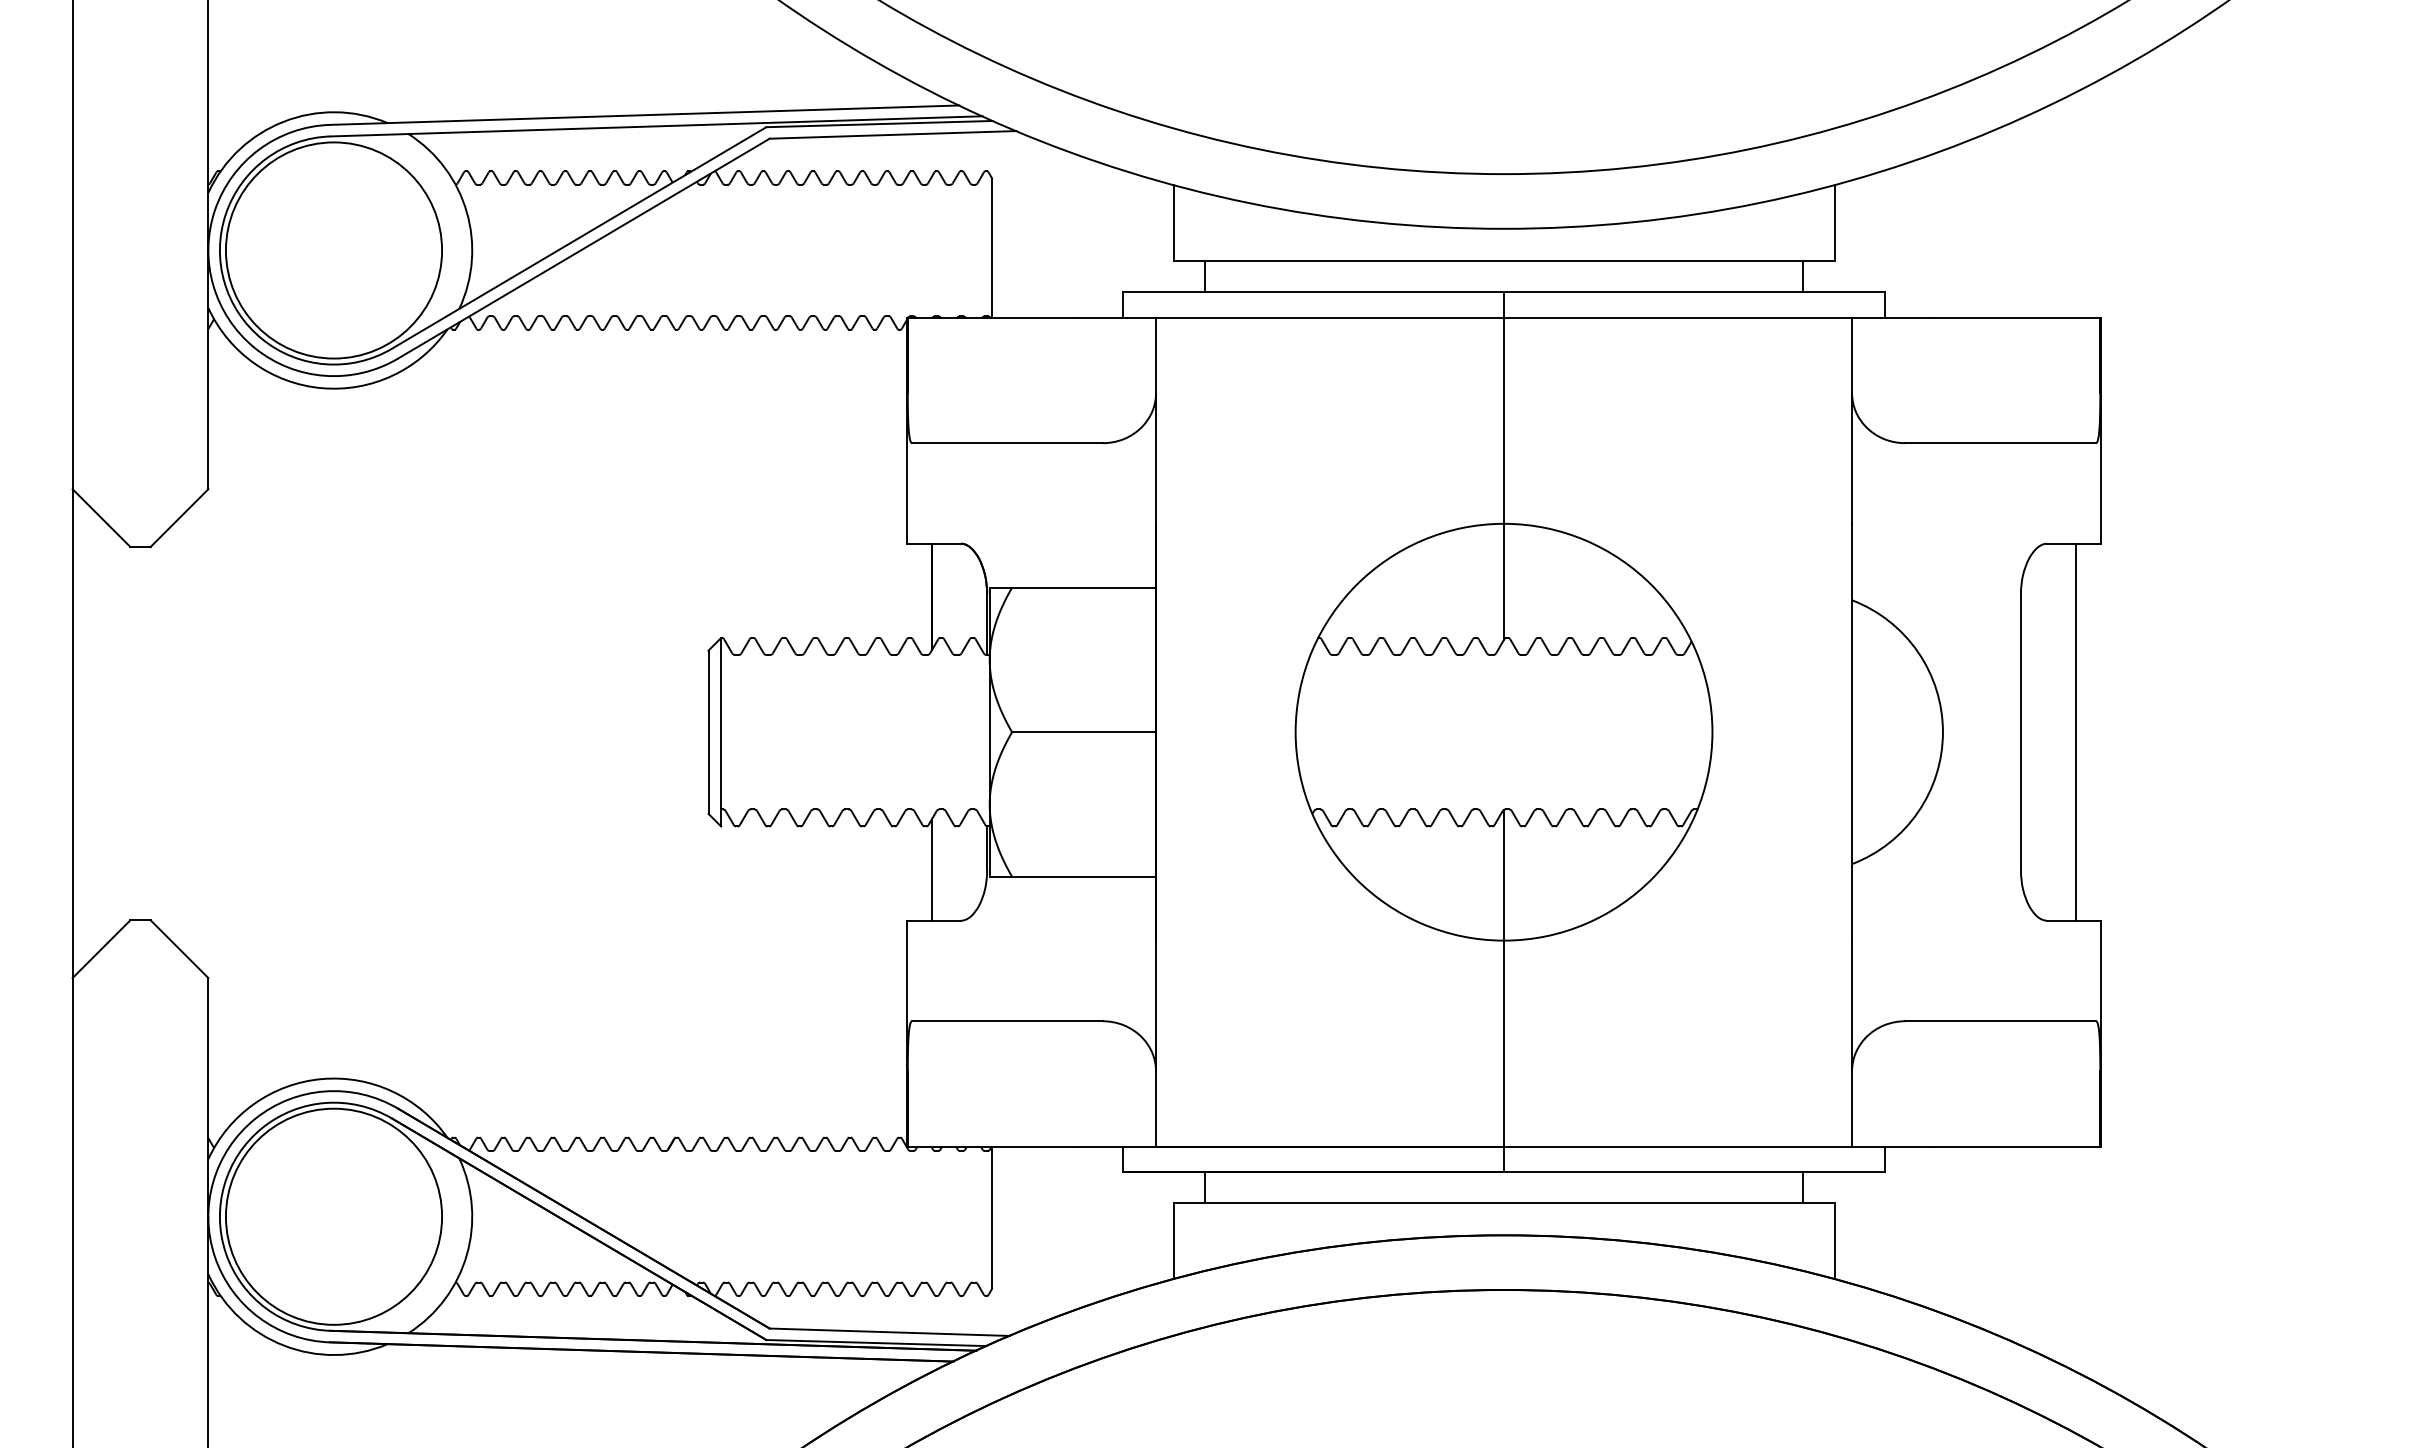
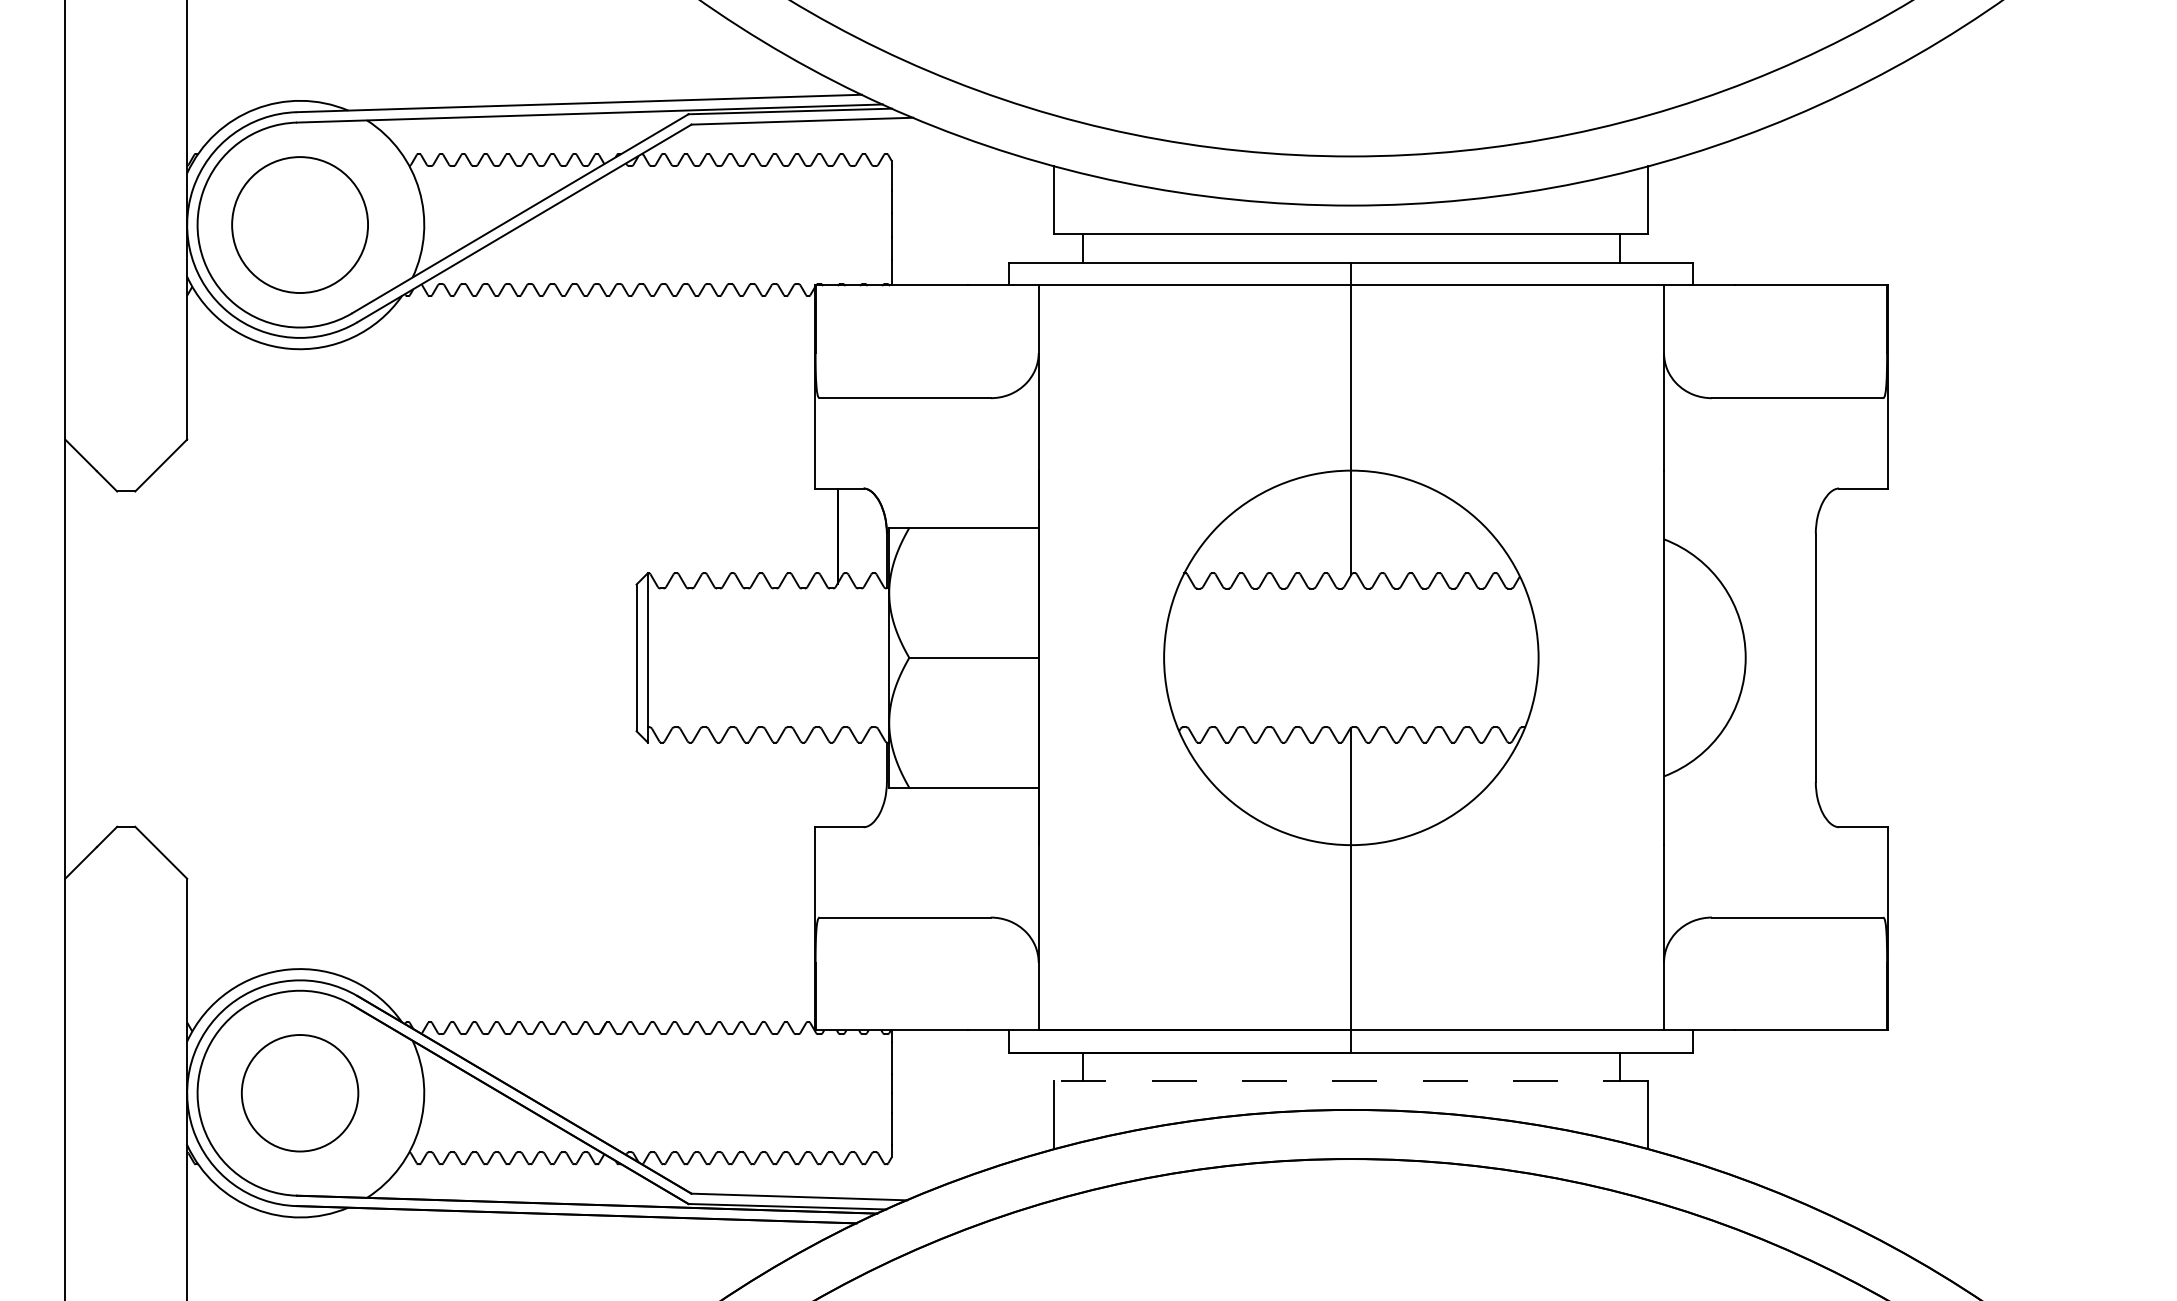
circle: (333, 250) -> (299, 225), size x0.7
line: (2075, 731) -> (1864, 657), removed
line: (932, 869) -> (837, 781), removed
line: (1503, 1203) -> (1350, 1081), solid -> dashed
circle: (333, 1216) -> (299, 1093), size x0.6

